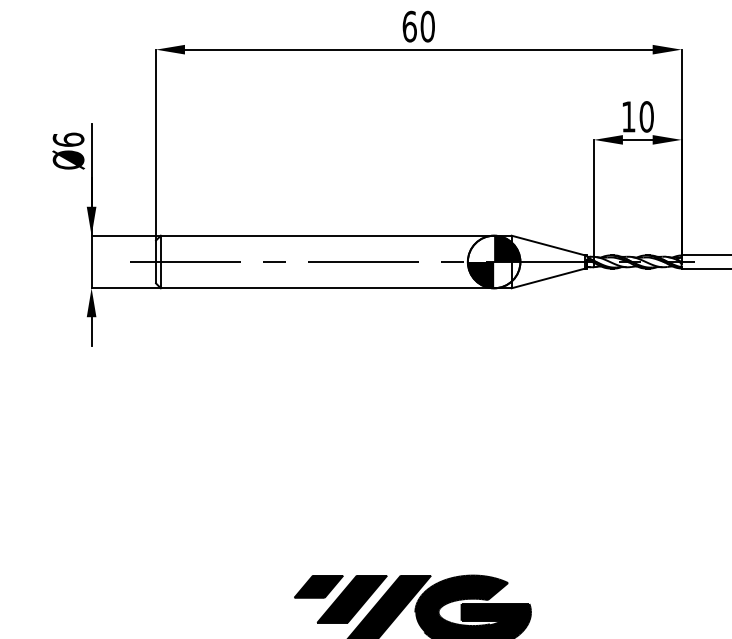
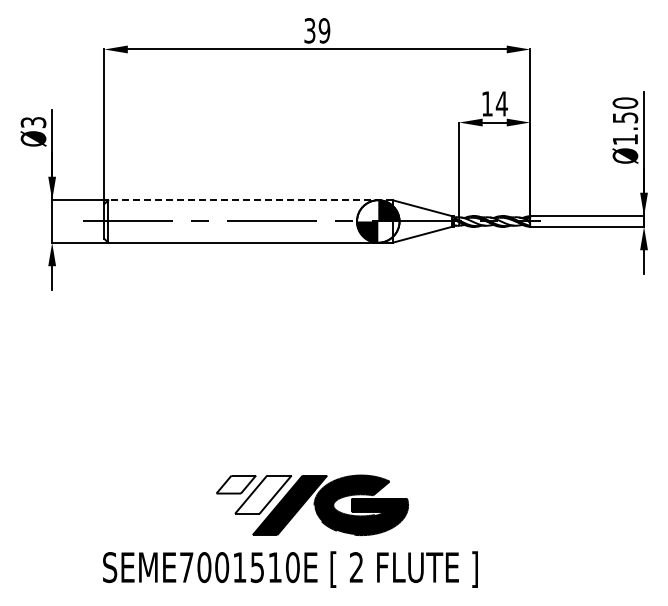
text: (419, 26) -> (317, 30), 60 -> 39
text: (646, 116) -> (501, 103), 10 -> 14
text: (68, 139) -> (33, 122), Ø6 -> Ø3
line: (335, 236) -> (249, 200), solid -> dashed
fill: (319, 586) -> (236, 484), removed
fill: (352, 598) -> (263, 494), removed

